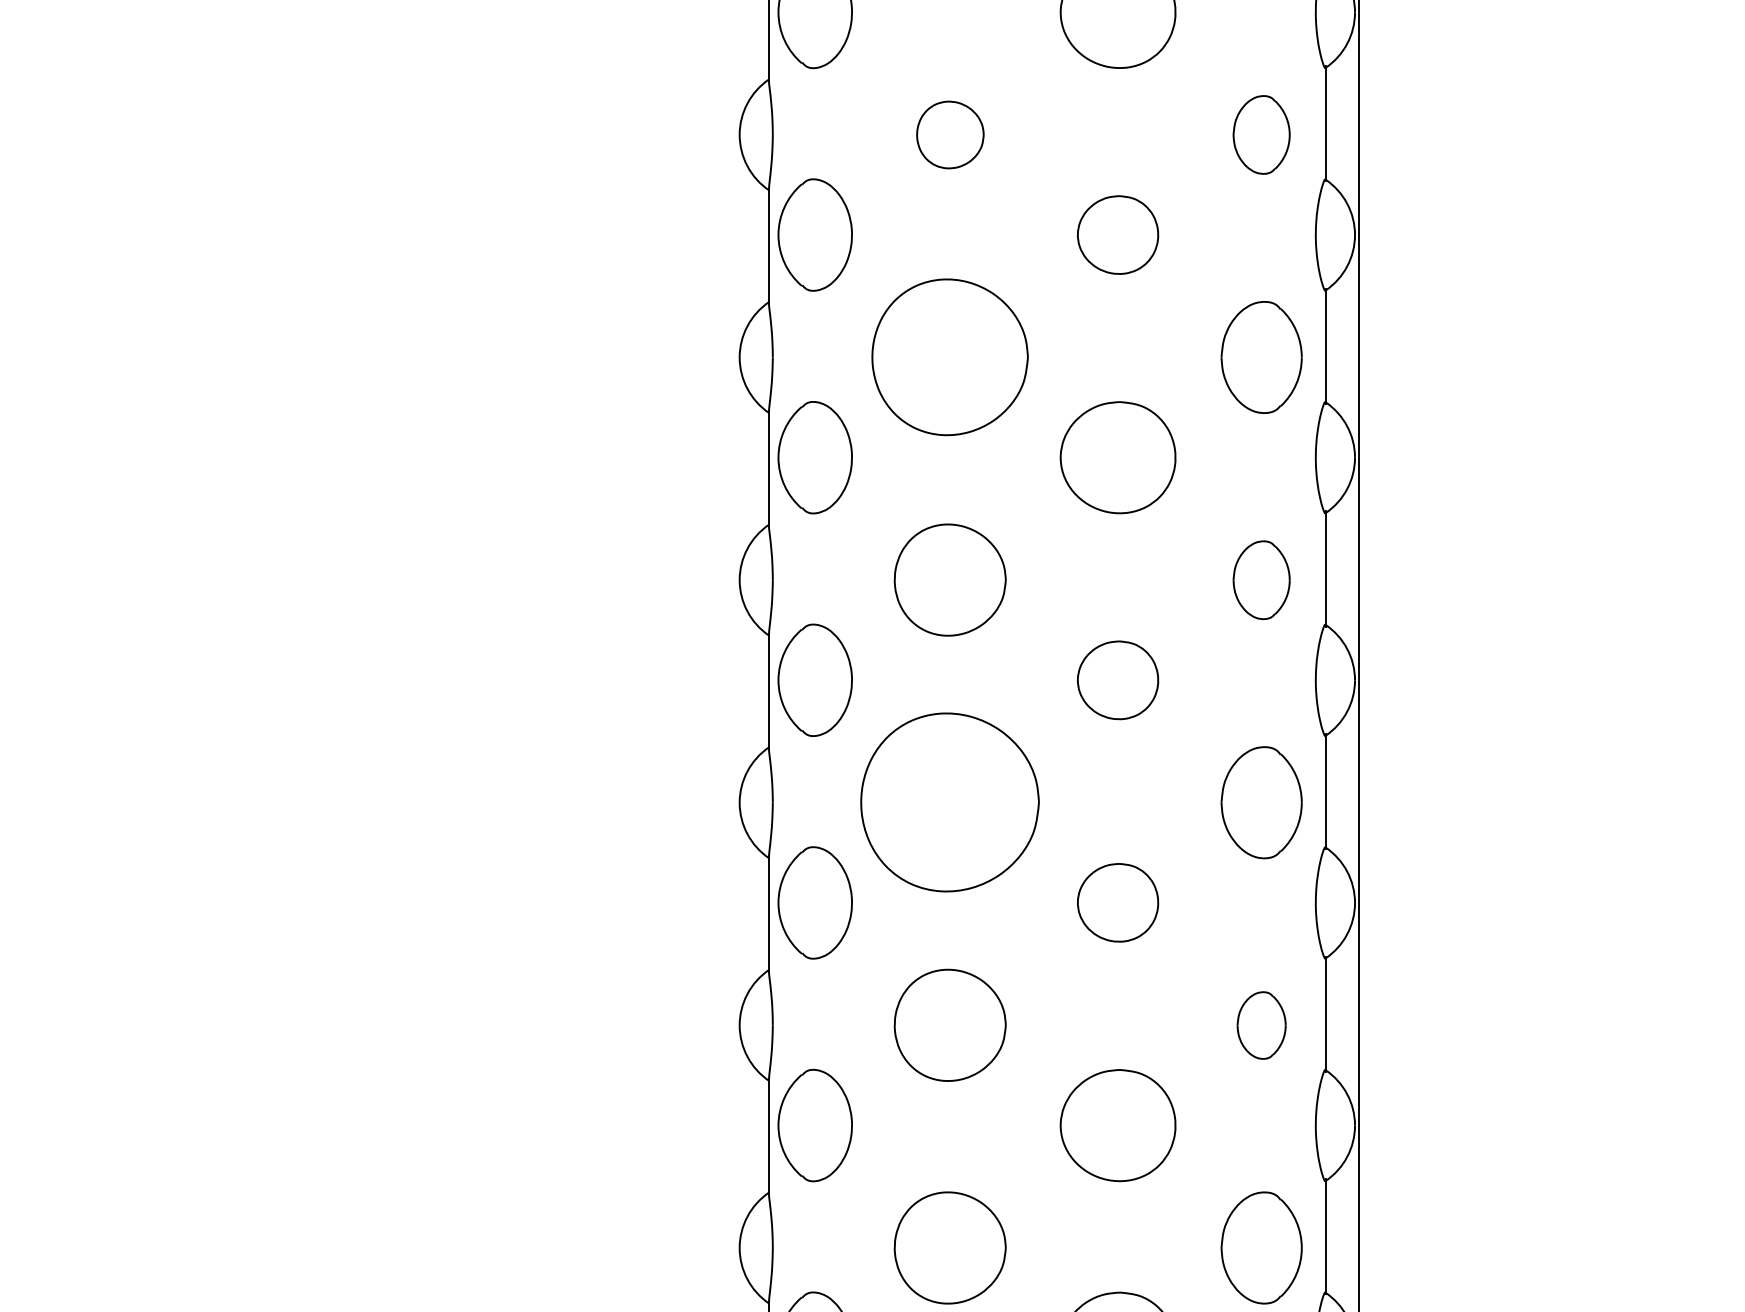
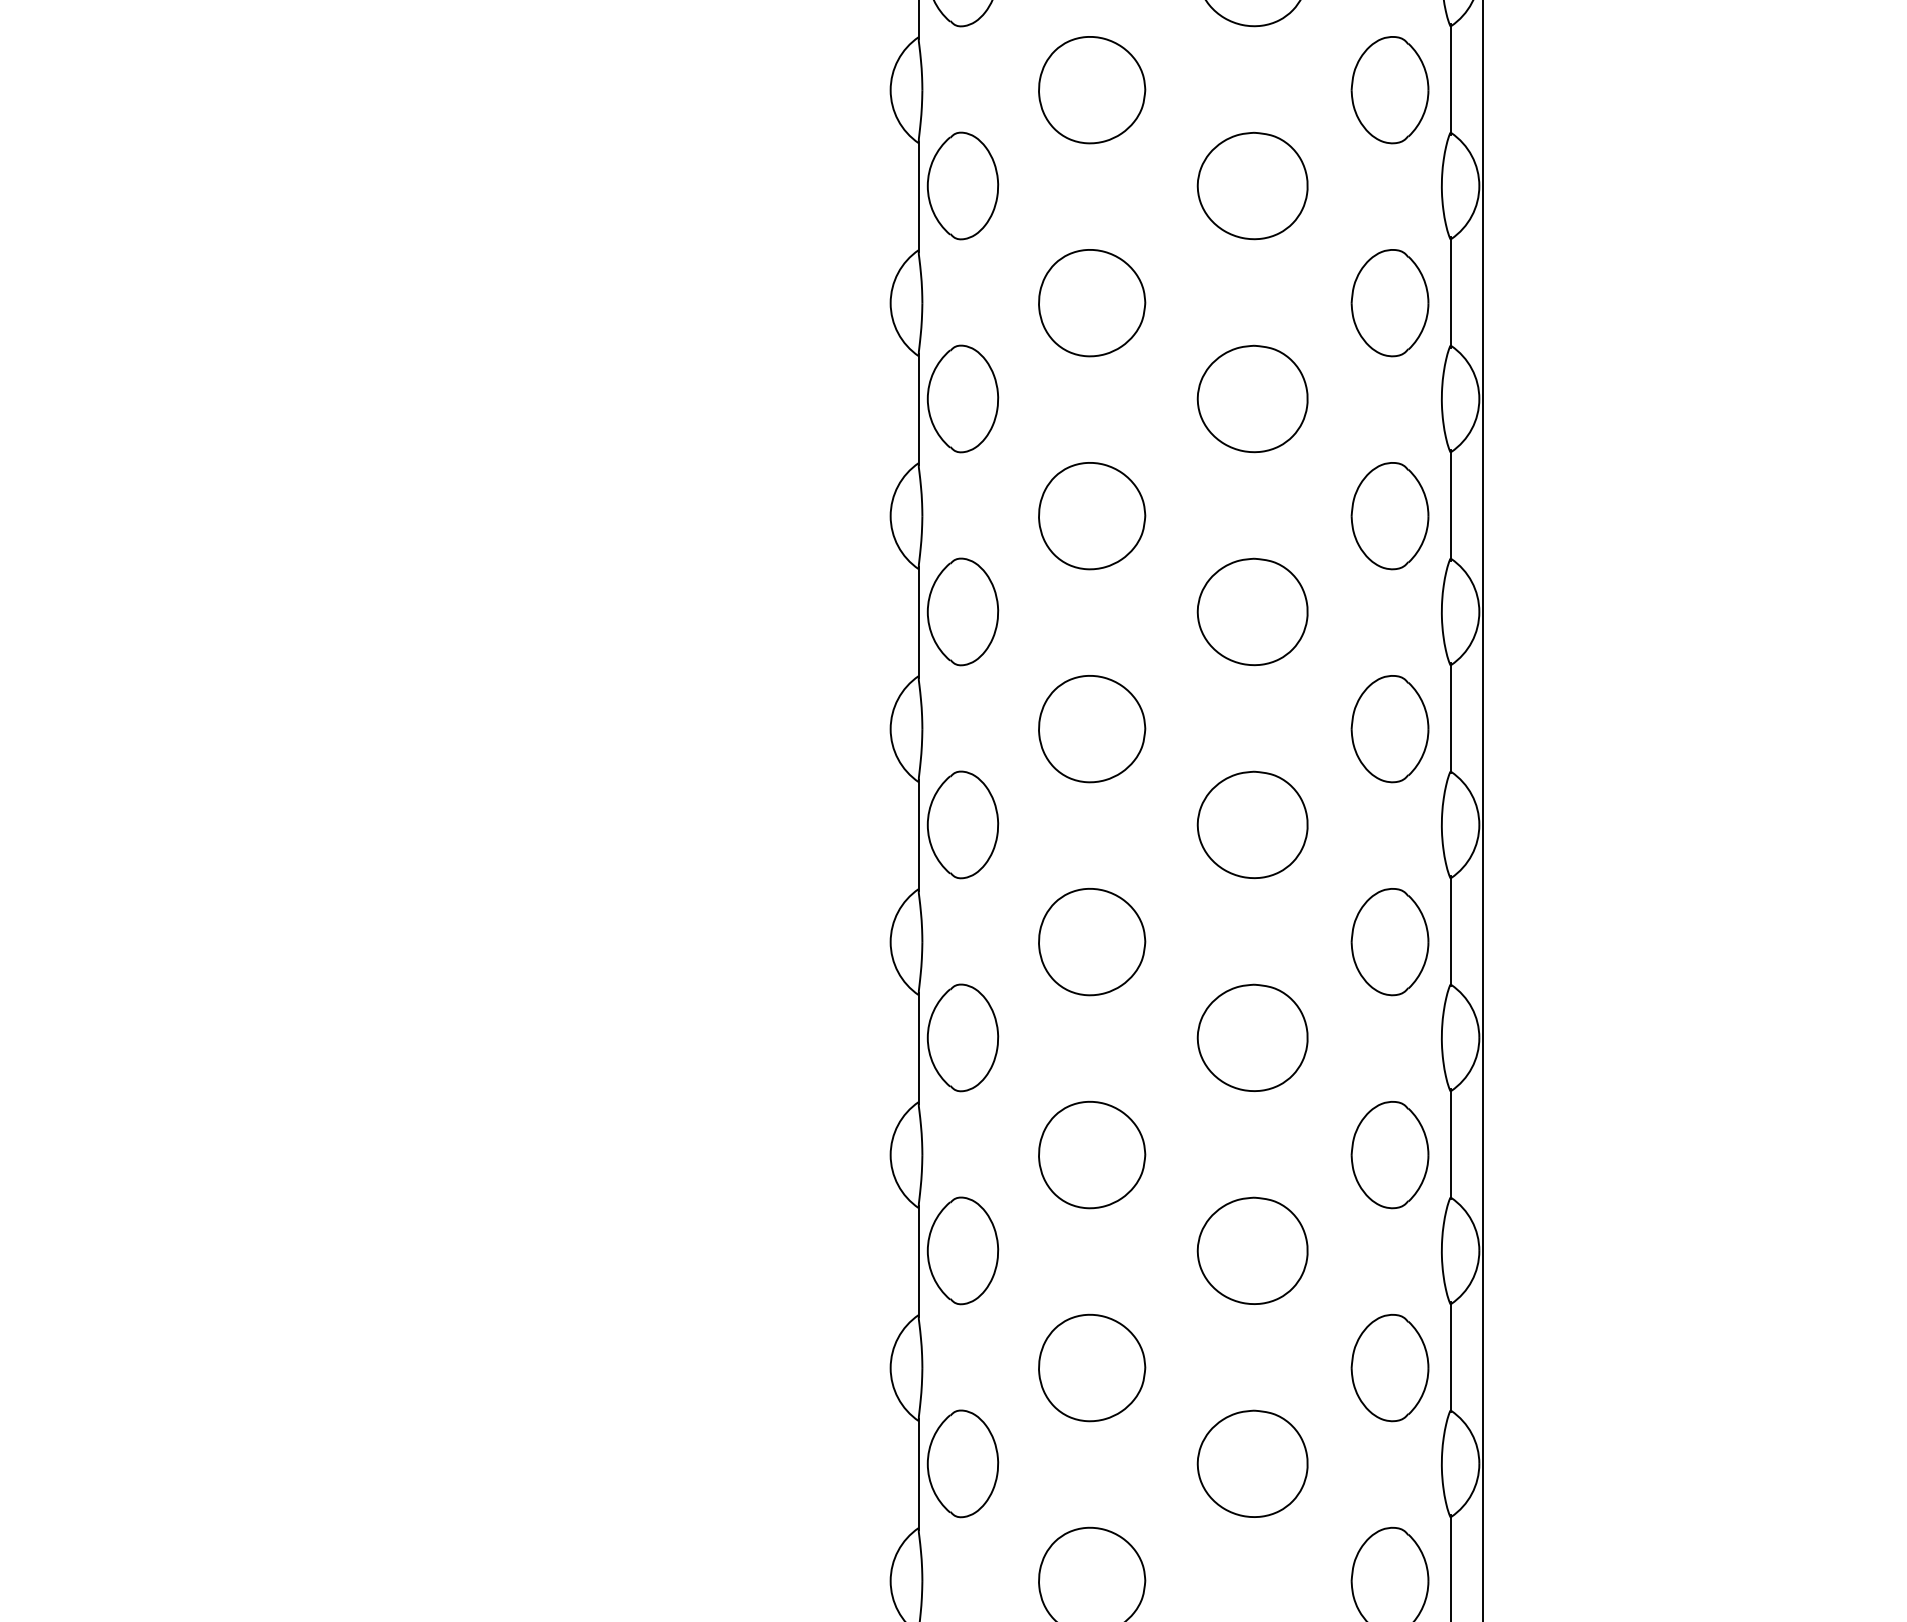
part: (950, 135) -> (1092, 303), size x1.67
part: (1261, 135) -> (1389, 303), size x1.43
part: (1117, 234) -> (1252, 398), size x1.43
part: (950, 357) -> (1092, 516), size x0.71
part: (1261, 580) -> (1389, 729), size x1.43
part: (1117, 679) -> (1252, 824), size x1.43
part: (950, 803) -> (1092, 942), size x0.62
part: (1117, 902) -> (1252, 1037), size x1.43
part: (1261, 1025) -> (1389, 1155), size x1.67

